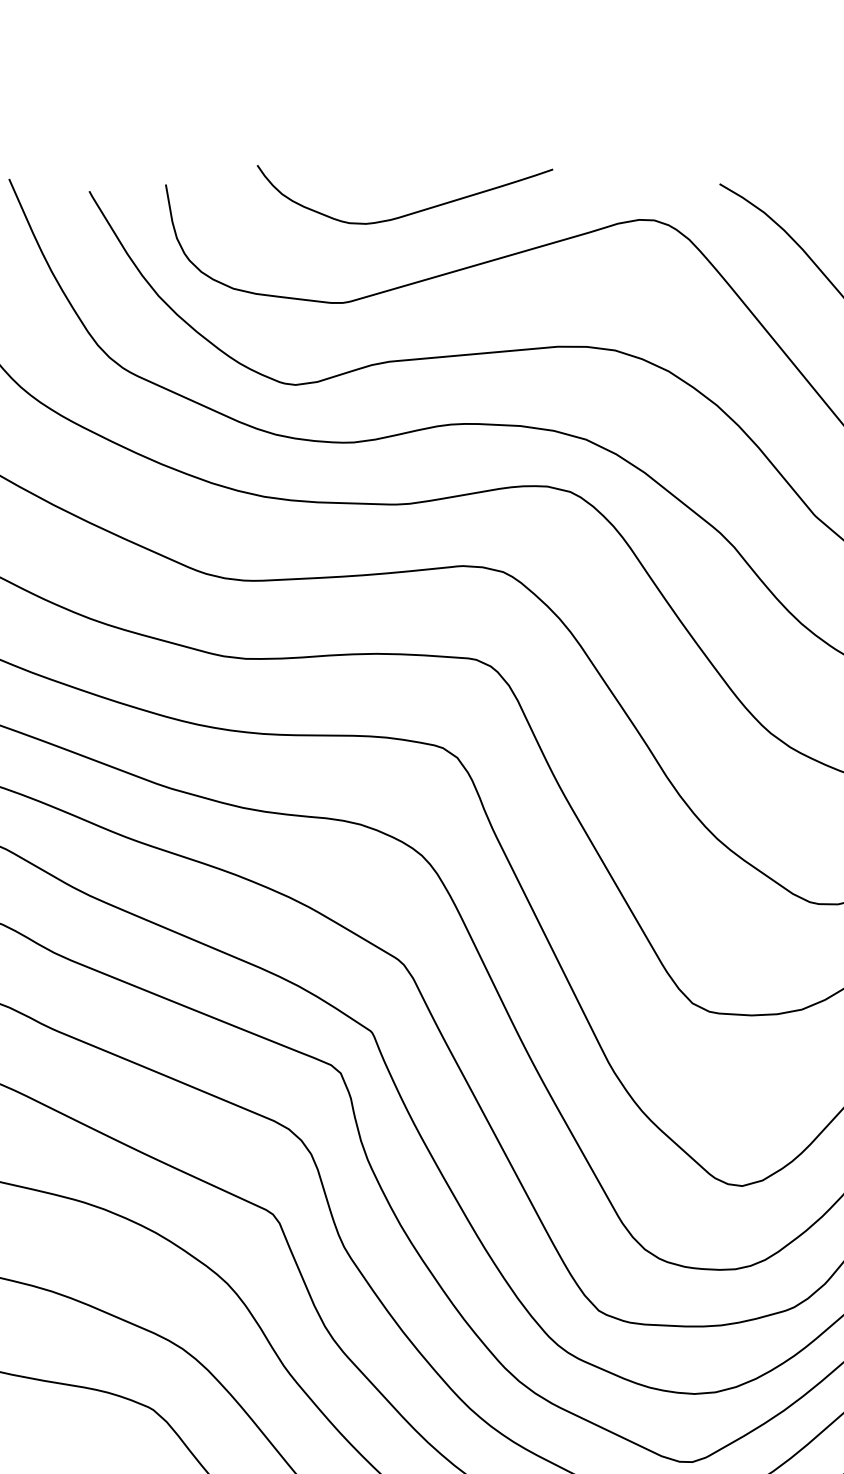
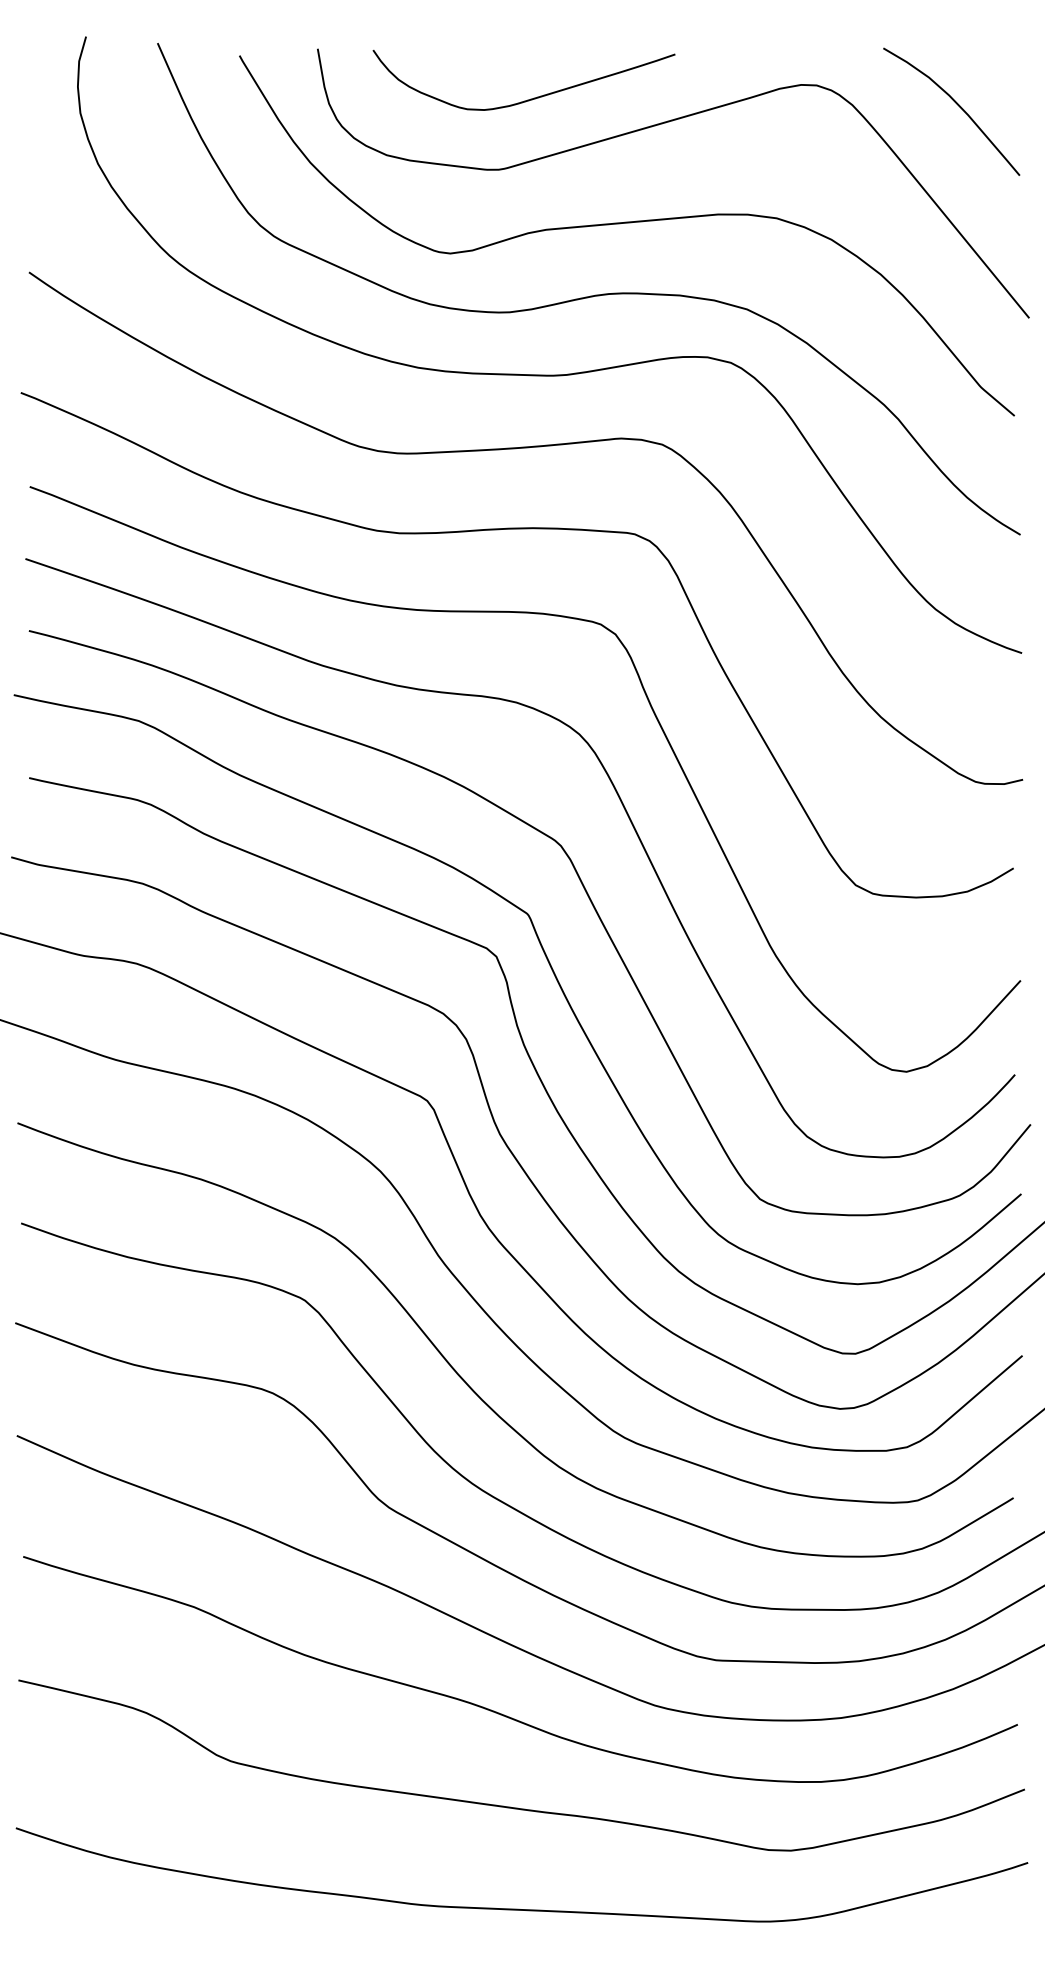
curve: (411, 212) -> (530, 98), moved

